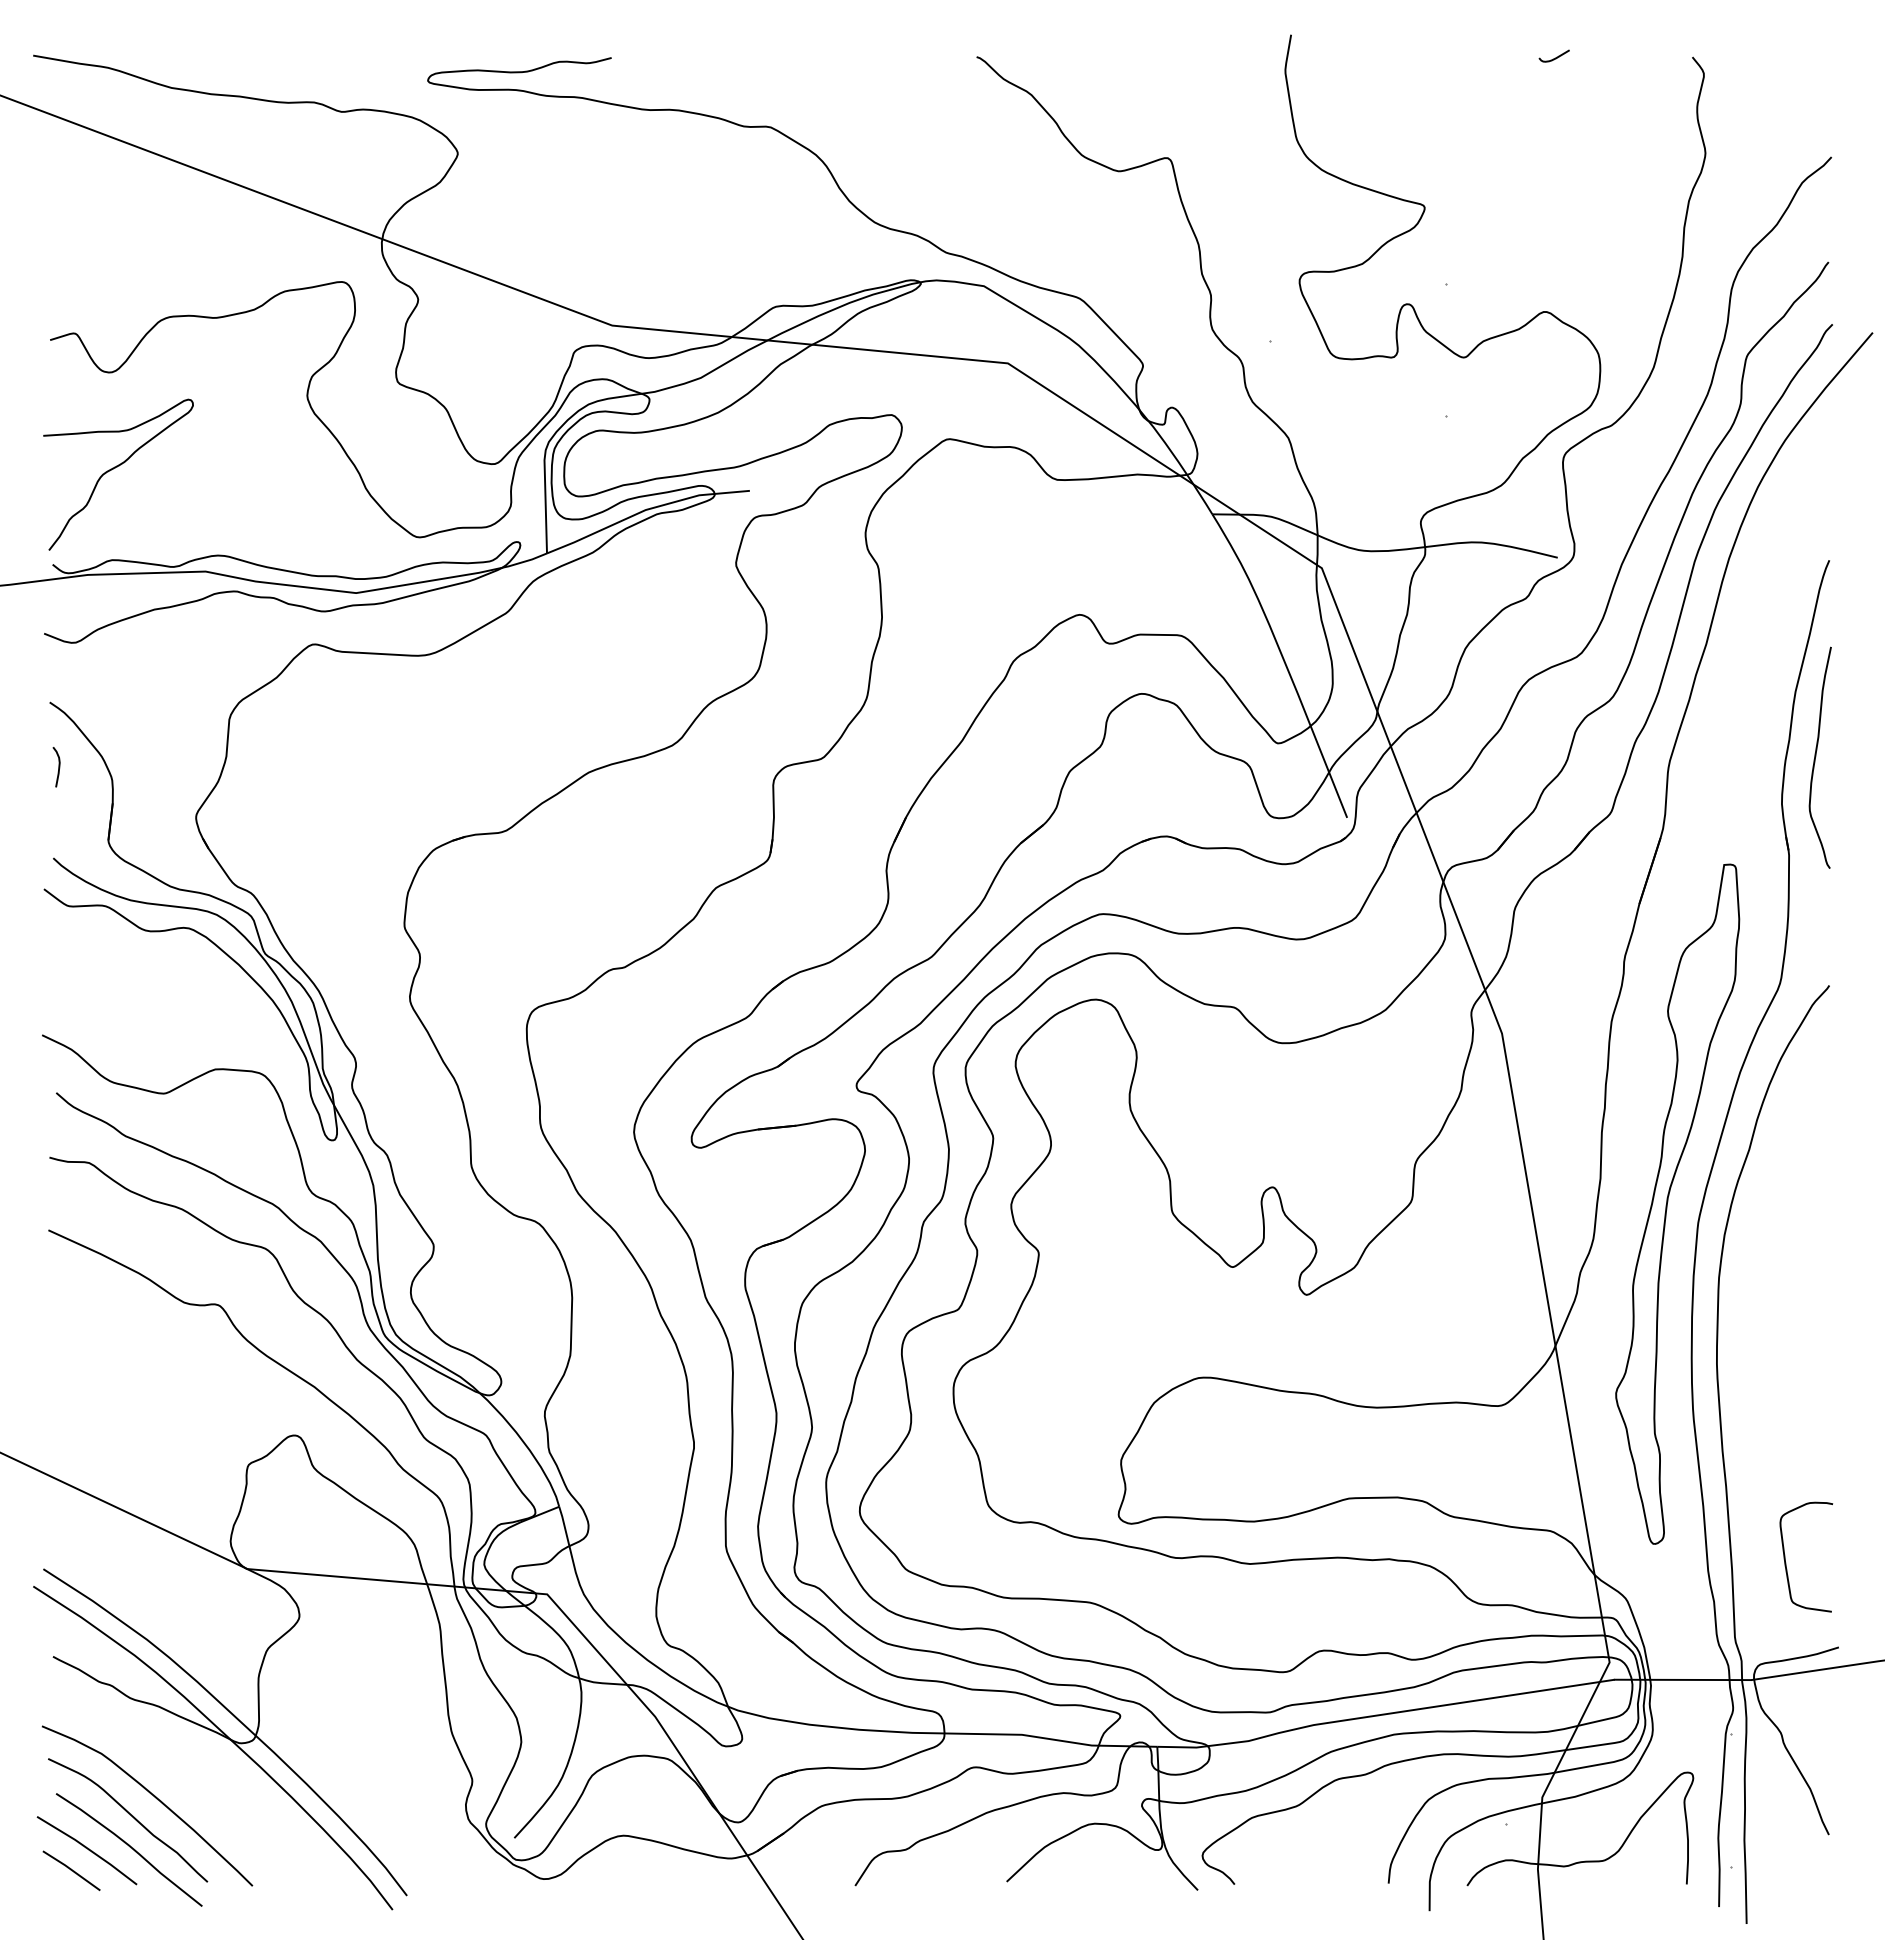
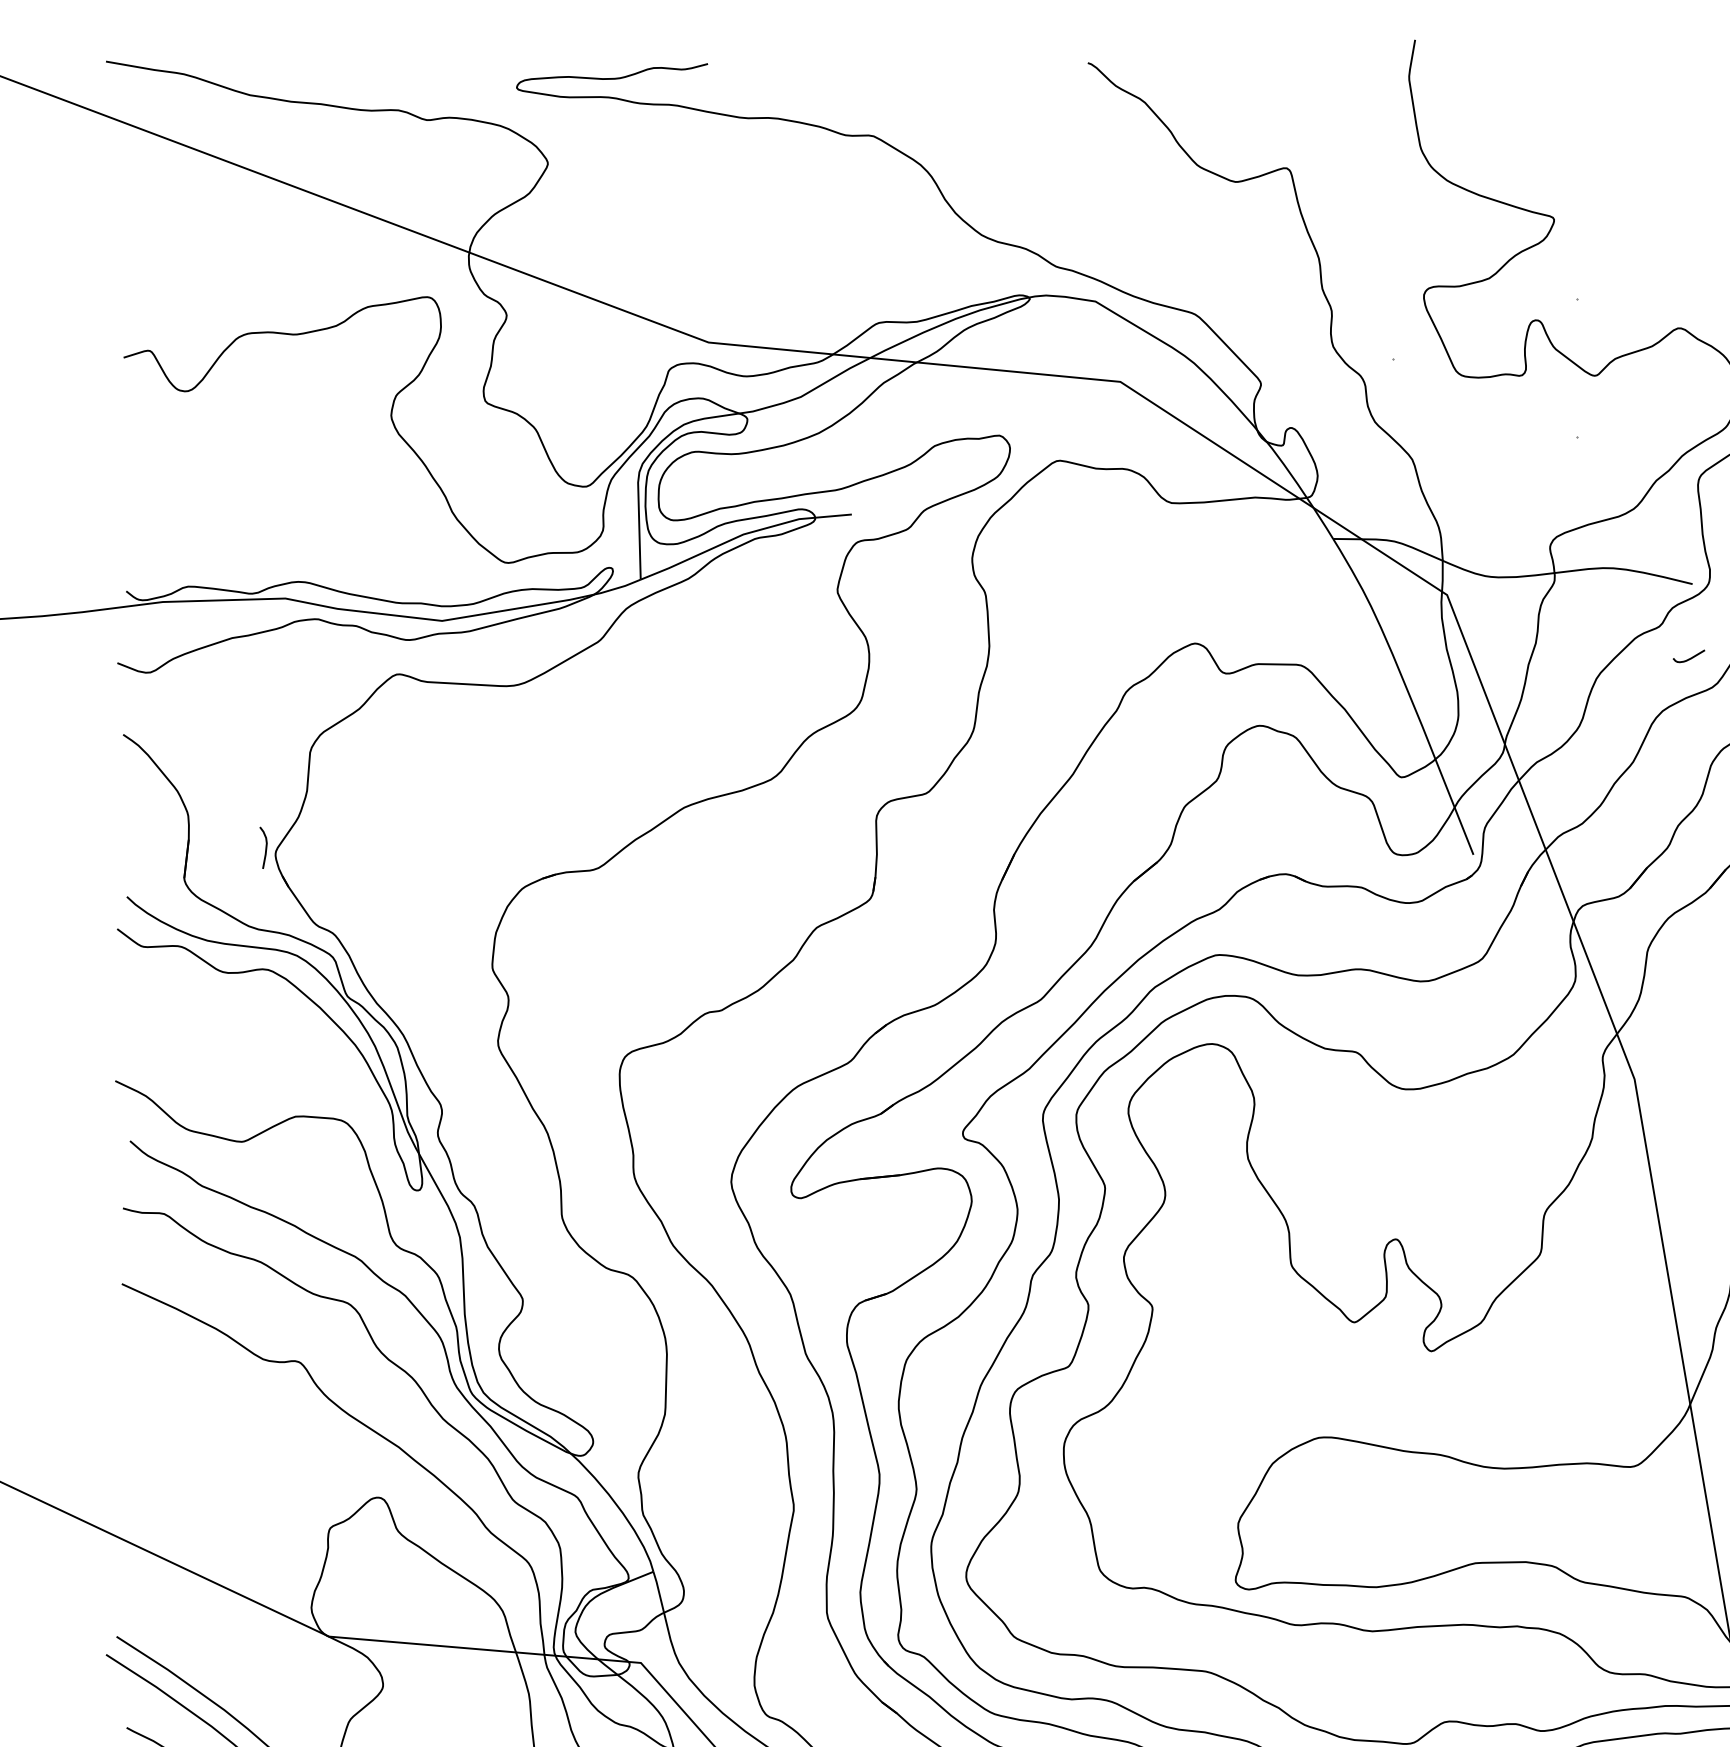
curve: (1555, 57) -> (1690, 657), moved
curve: (115, 468) -> (191, 491), removed
curve: (58, 767) -> (265, 848), moved

